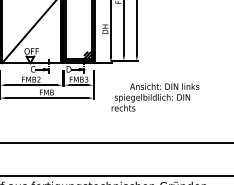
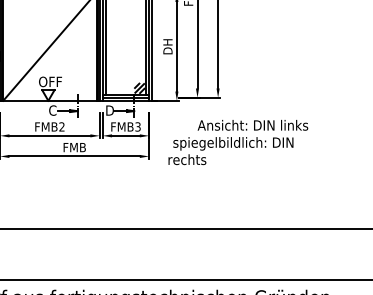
text: (155, 97) -> (238, 142), moved

